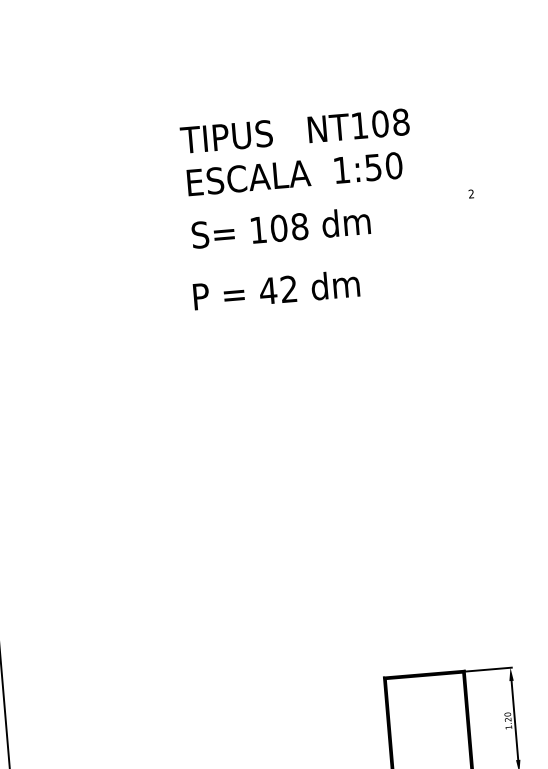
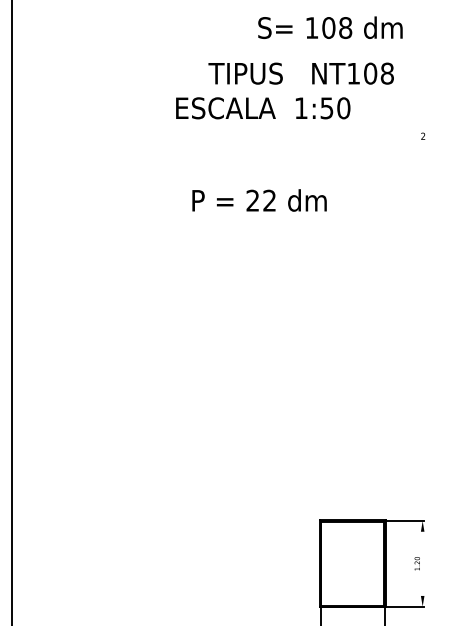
text: (294, 131) -> (300, 73), moved
text: (295, 174) -> (263, 108), moved
text: (281, 227) -> (330, 27), moved
text: (267, 290) -> (252, 200), 42 -> 22
line: (514, 720) -> (422, 563), removed

